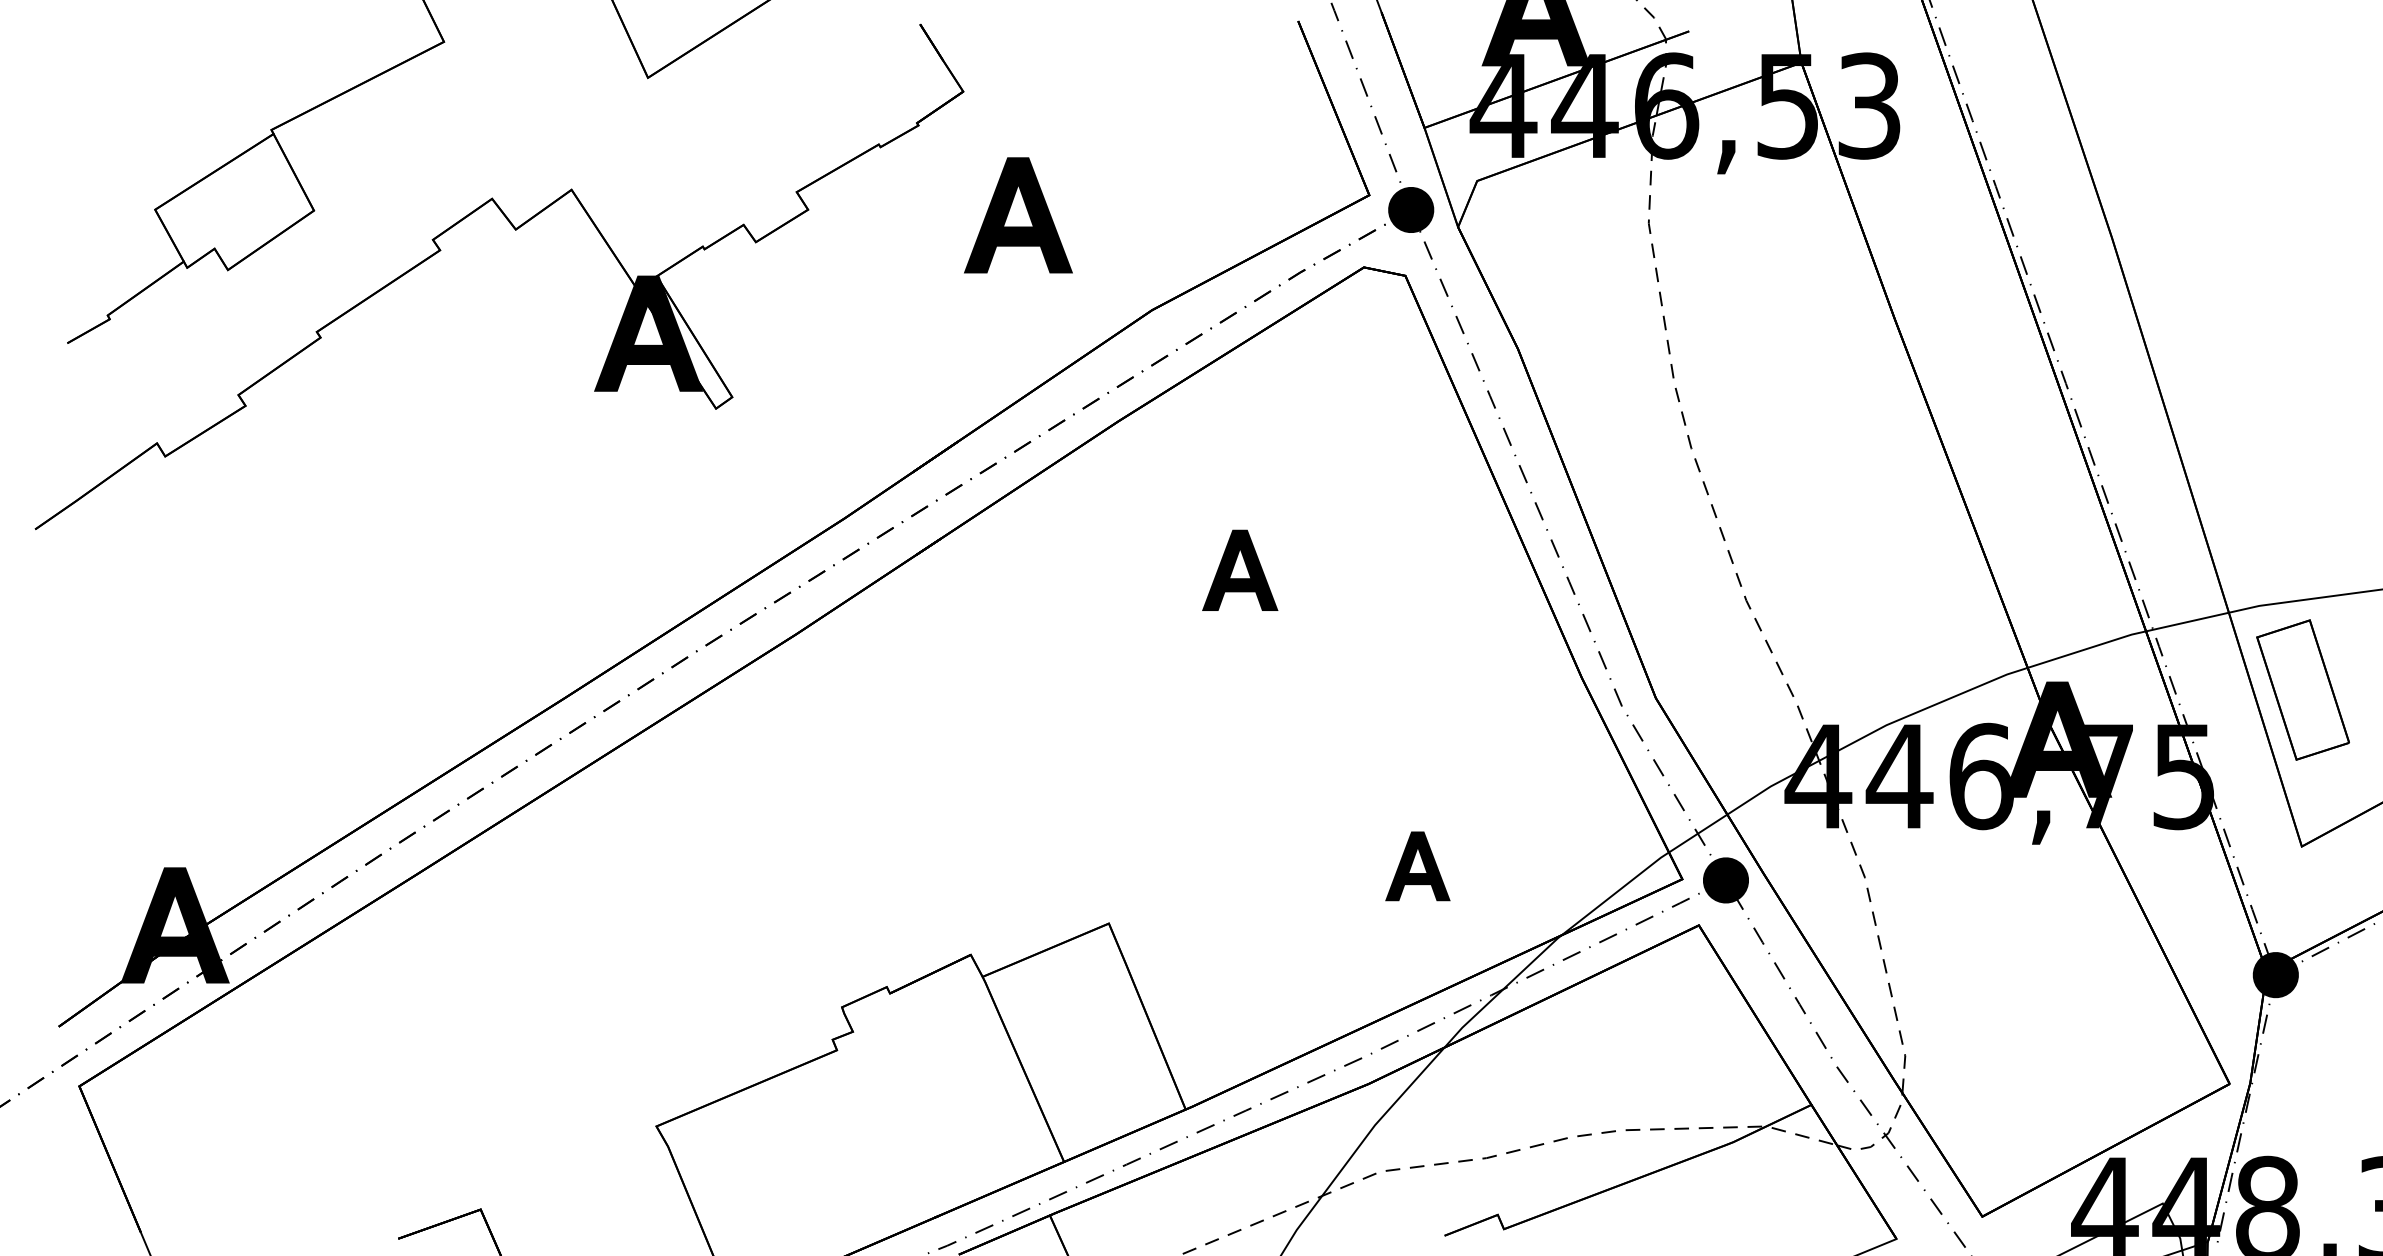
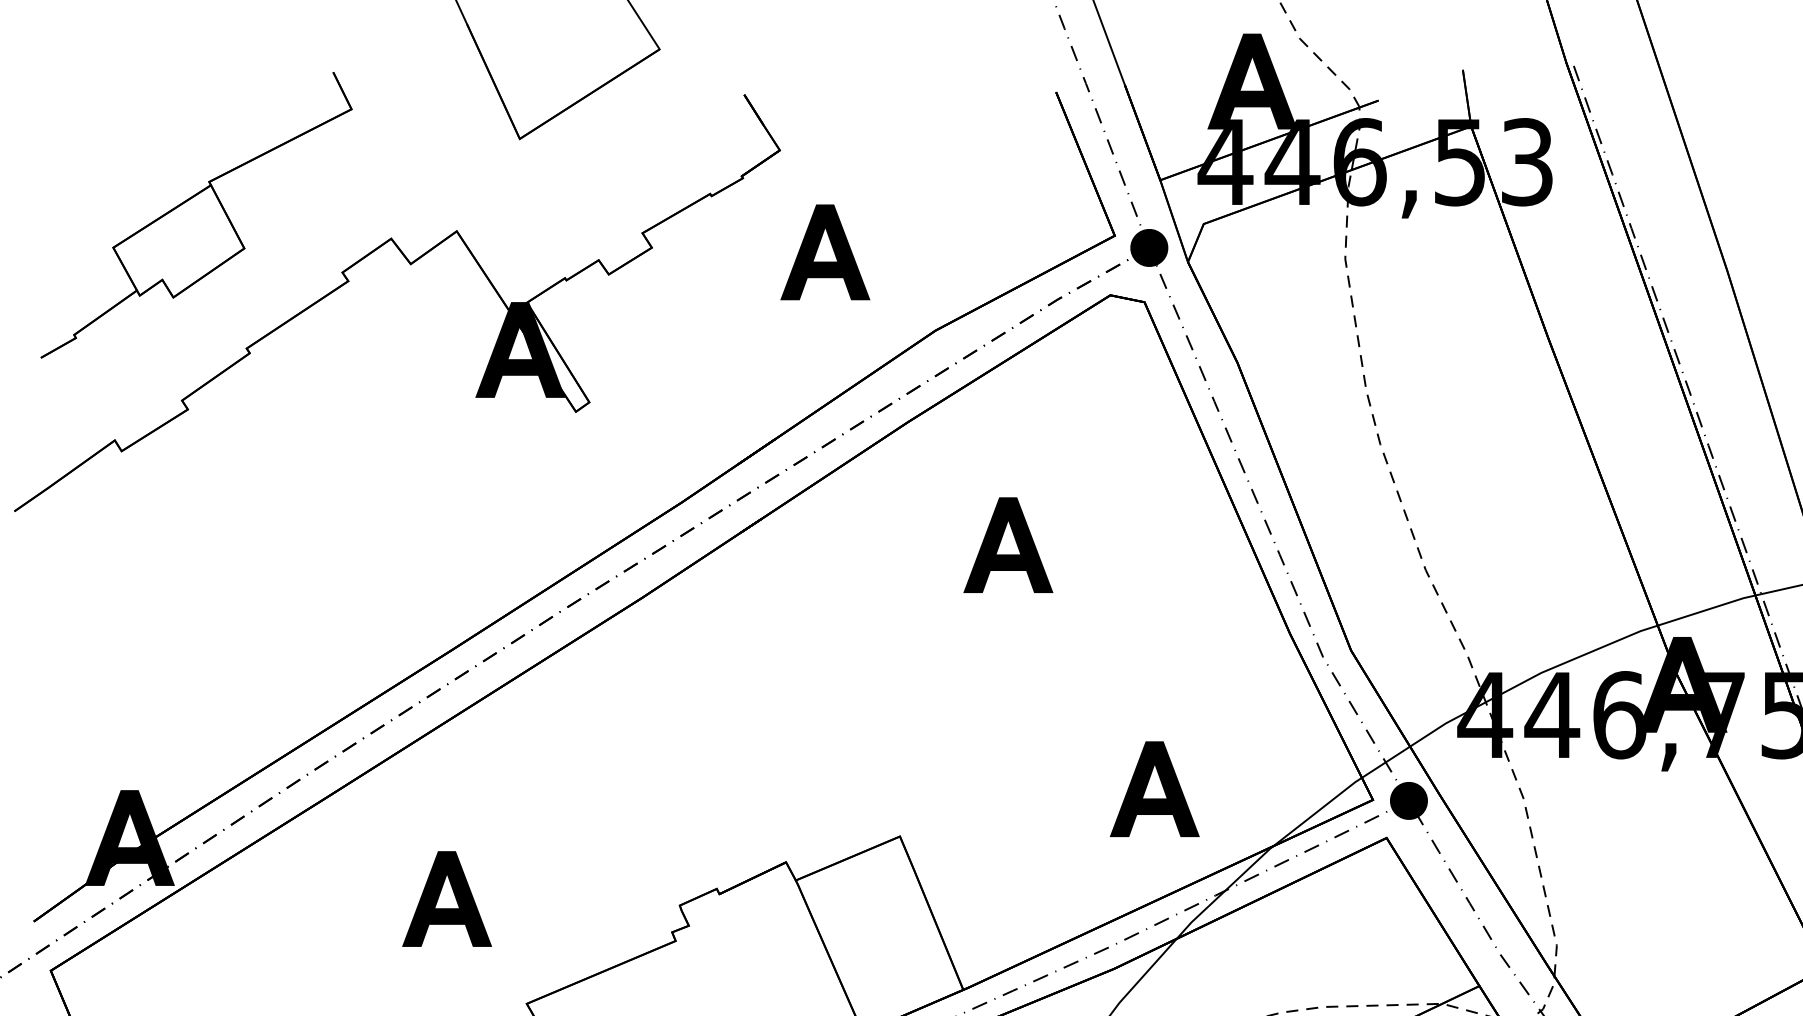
part: (1239, 570) -> (1007, 545), size x1.43
part: (1417, 866) -> (1154, 789), size x1.67
part: (559, 999) -> (446, 899), added

